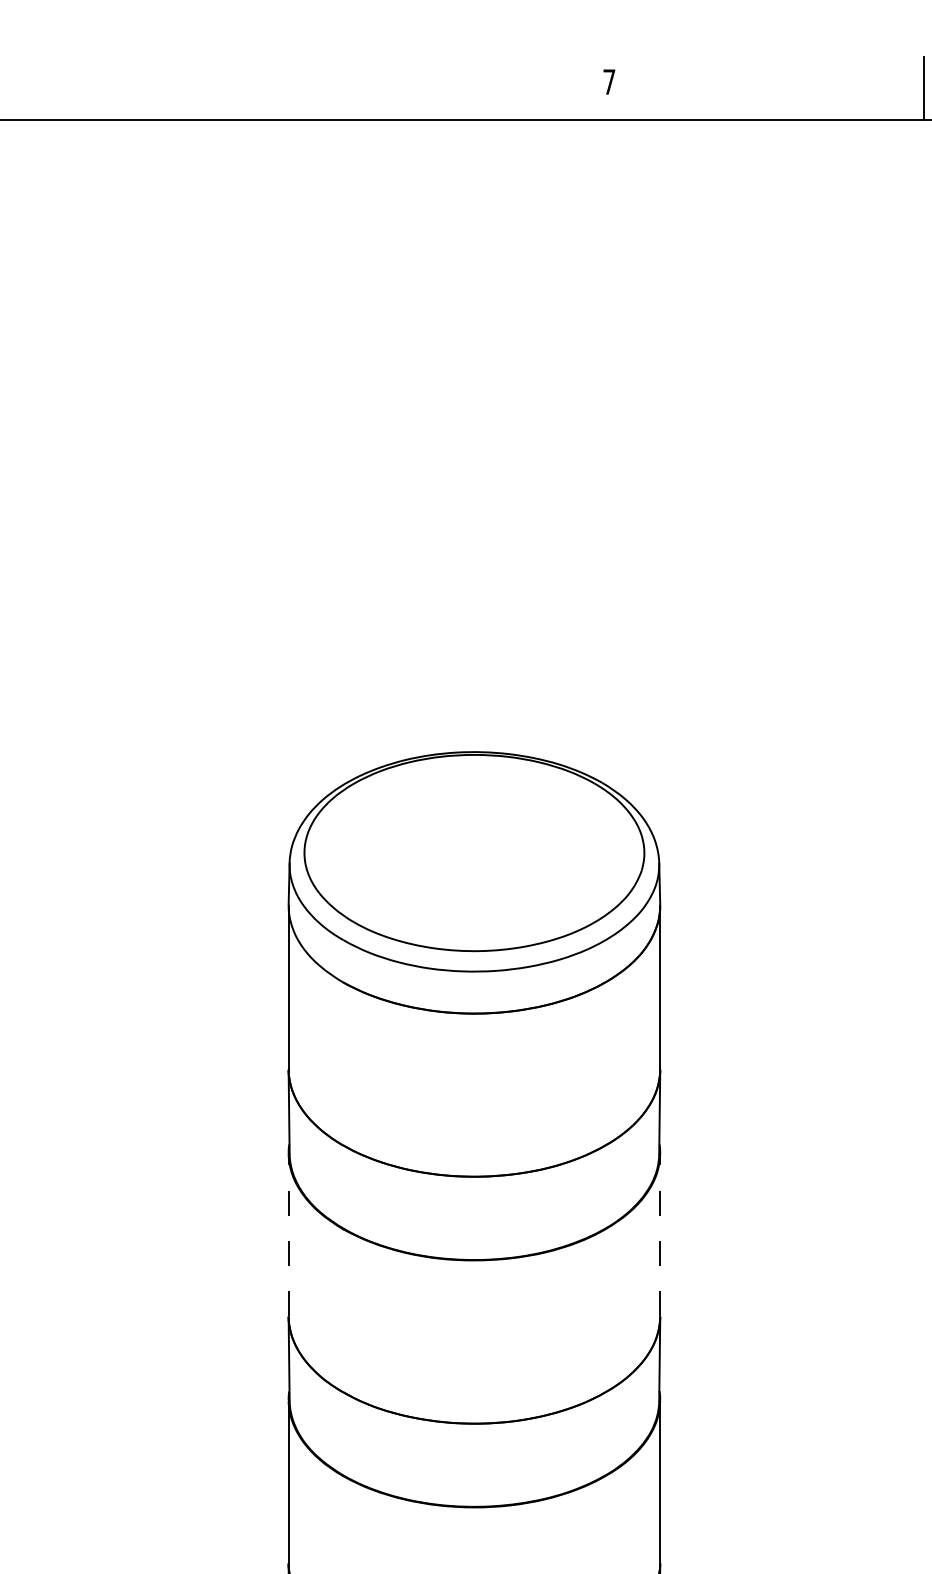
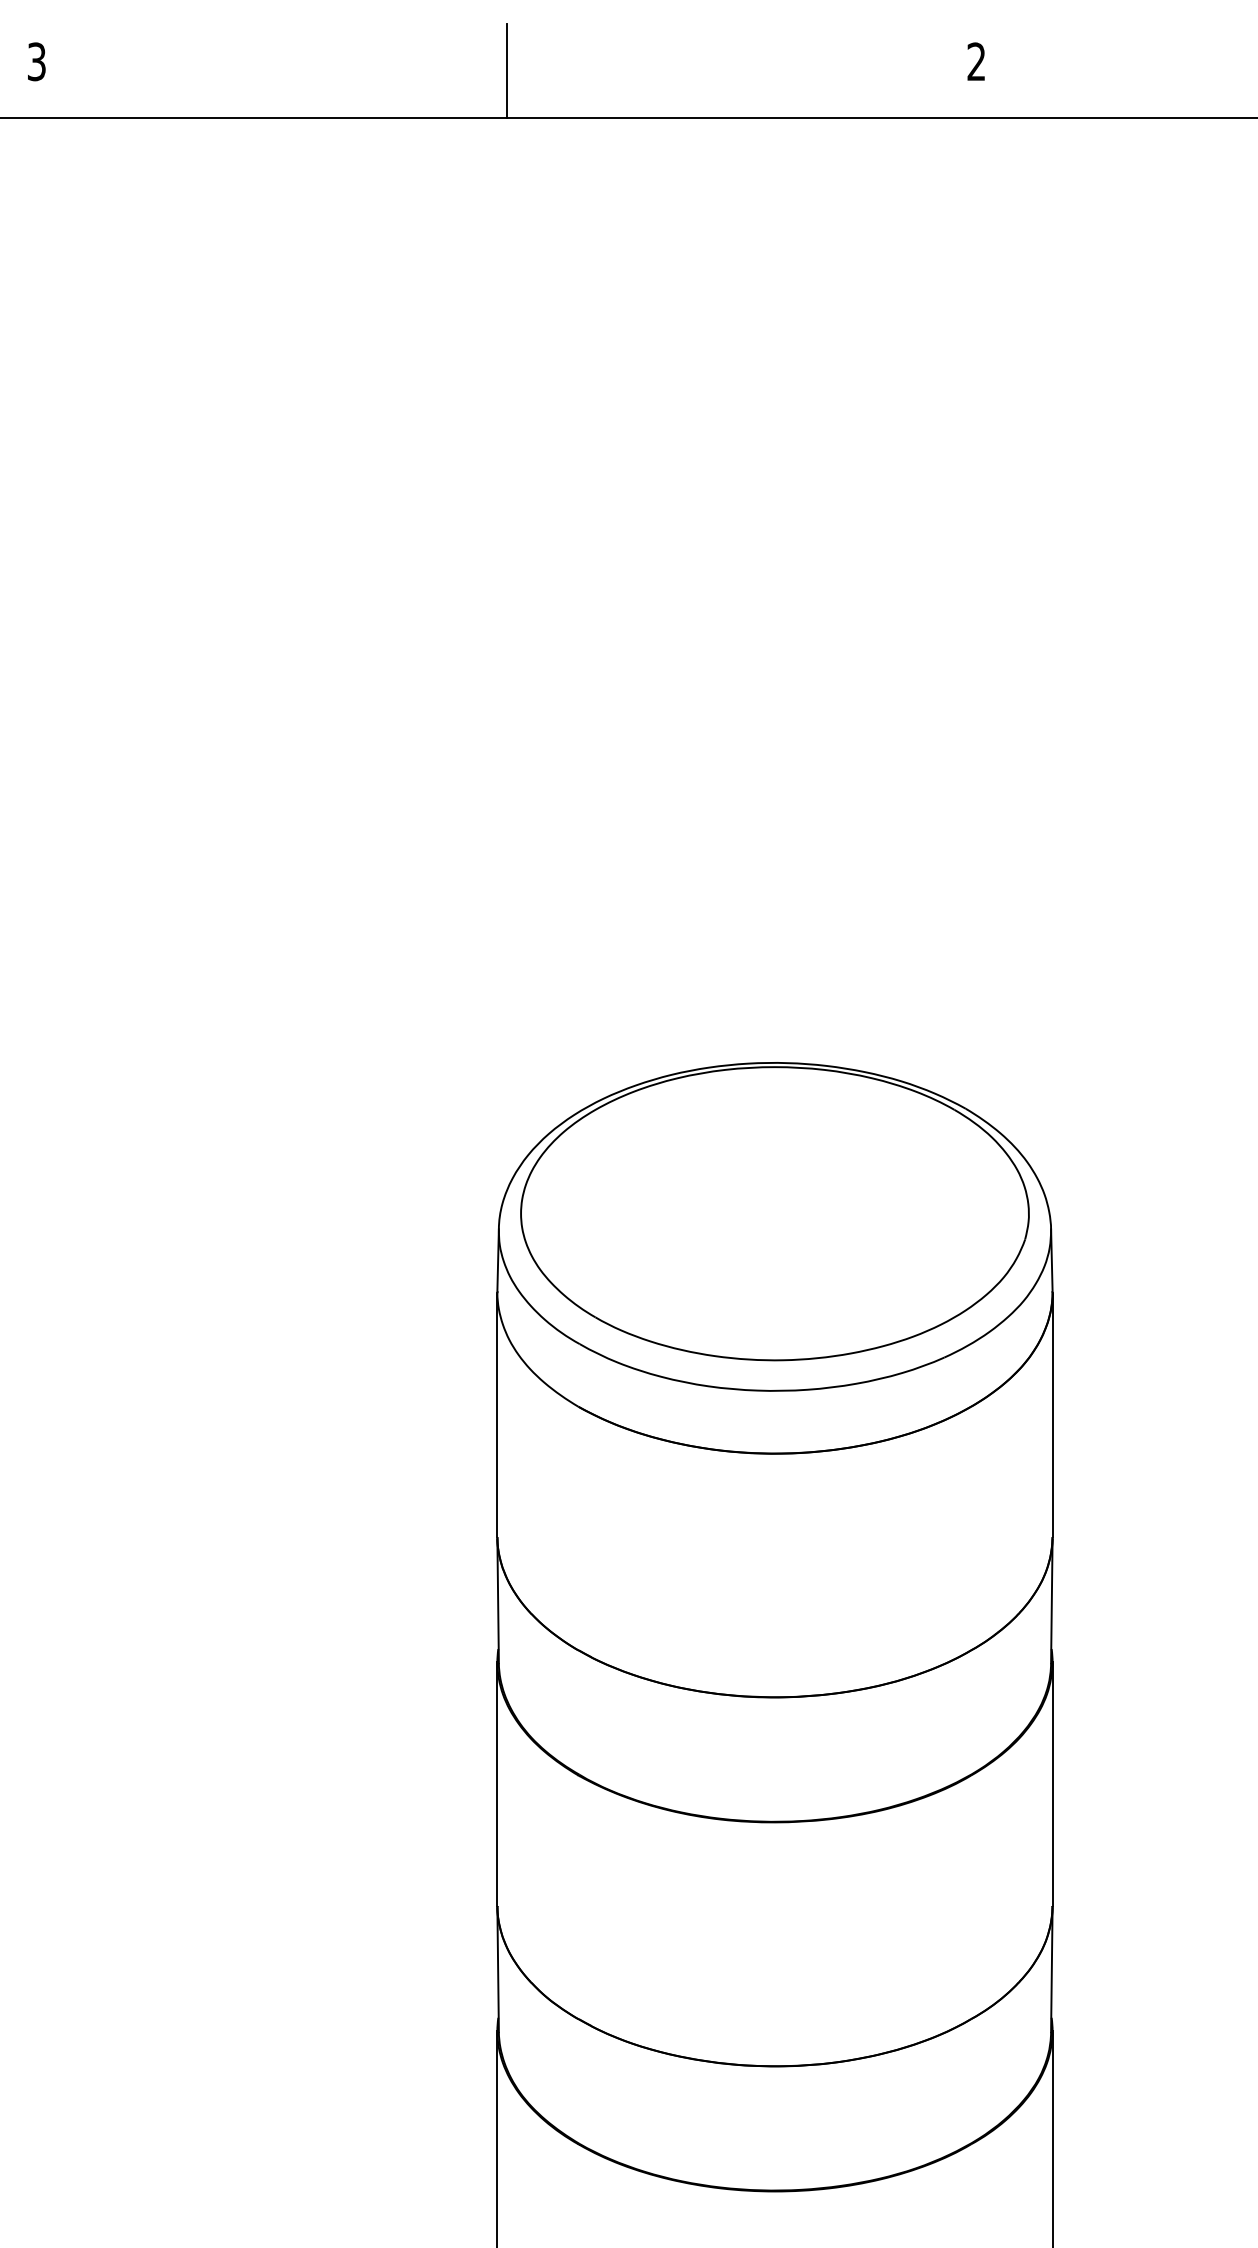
text: (609, 81) -> (976, 60), 7 -> 2
line: (294, 87) -> (506, 69), added
line: (288, 1234) -> (497, 1783), dashed -> solid
line: (660, 1234) -> (1052, 1783), dashed -> solid

